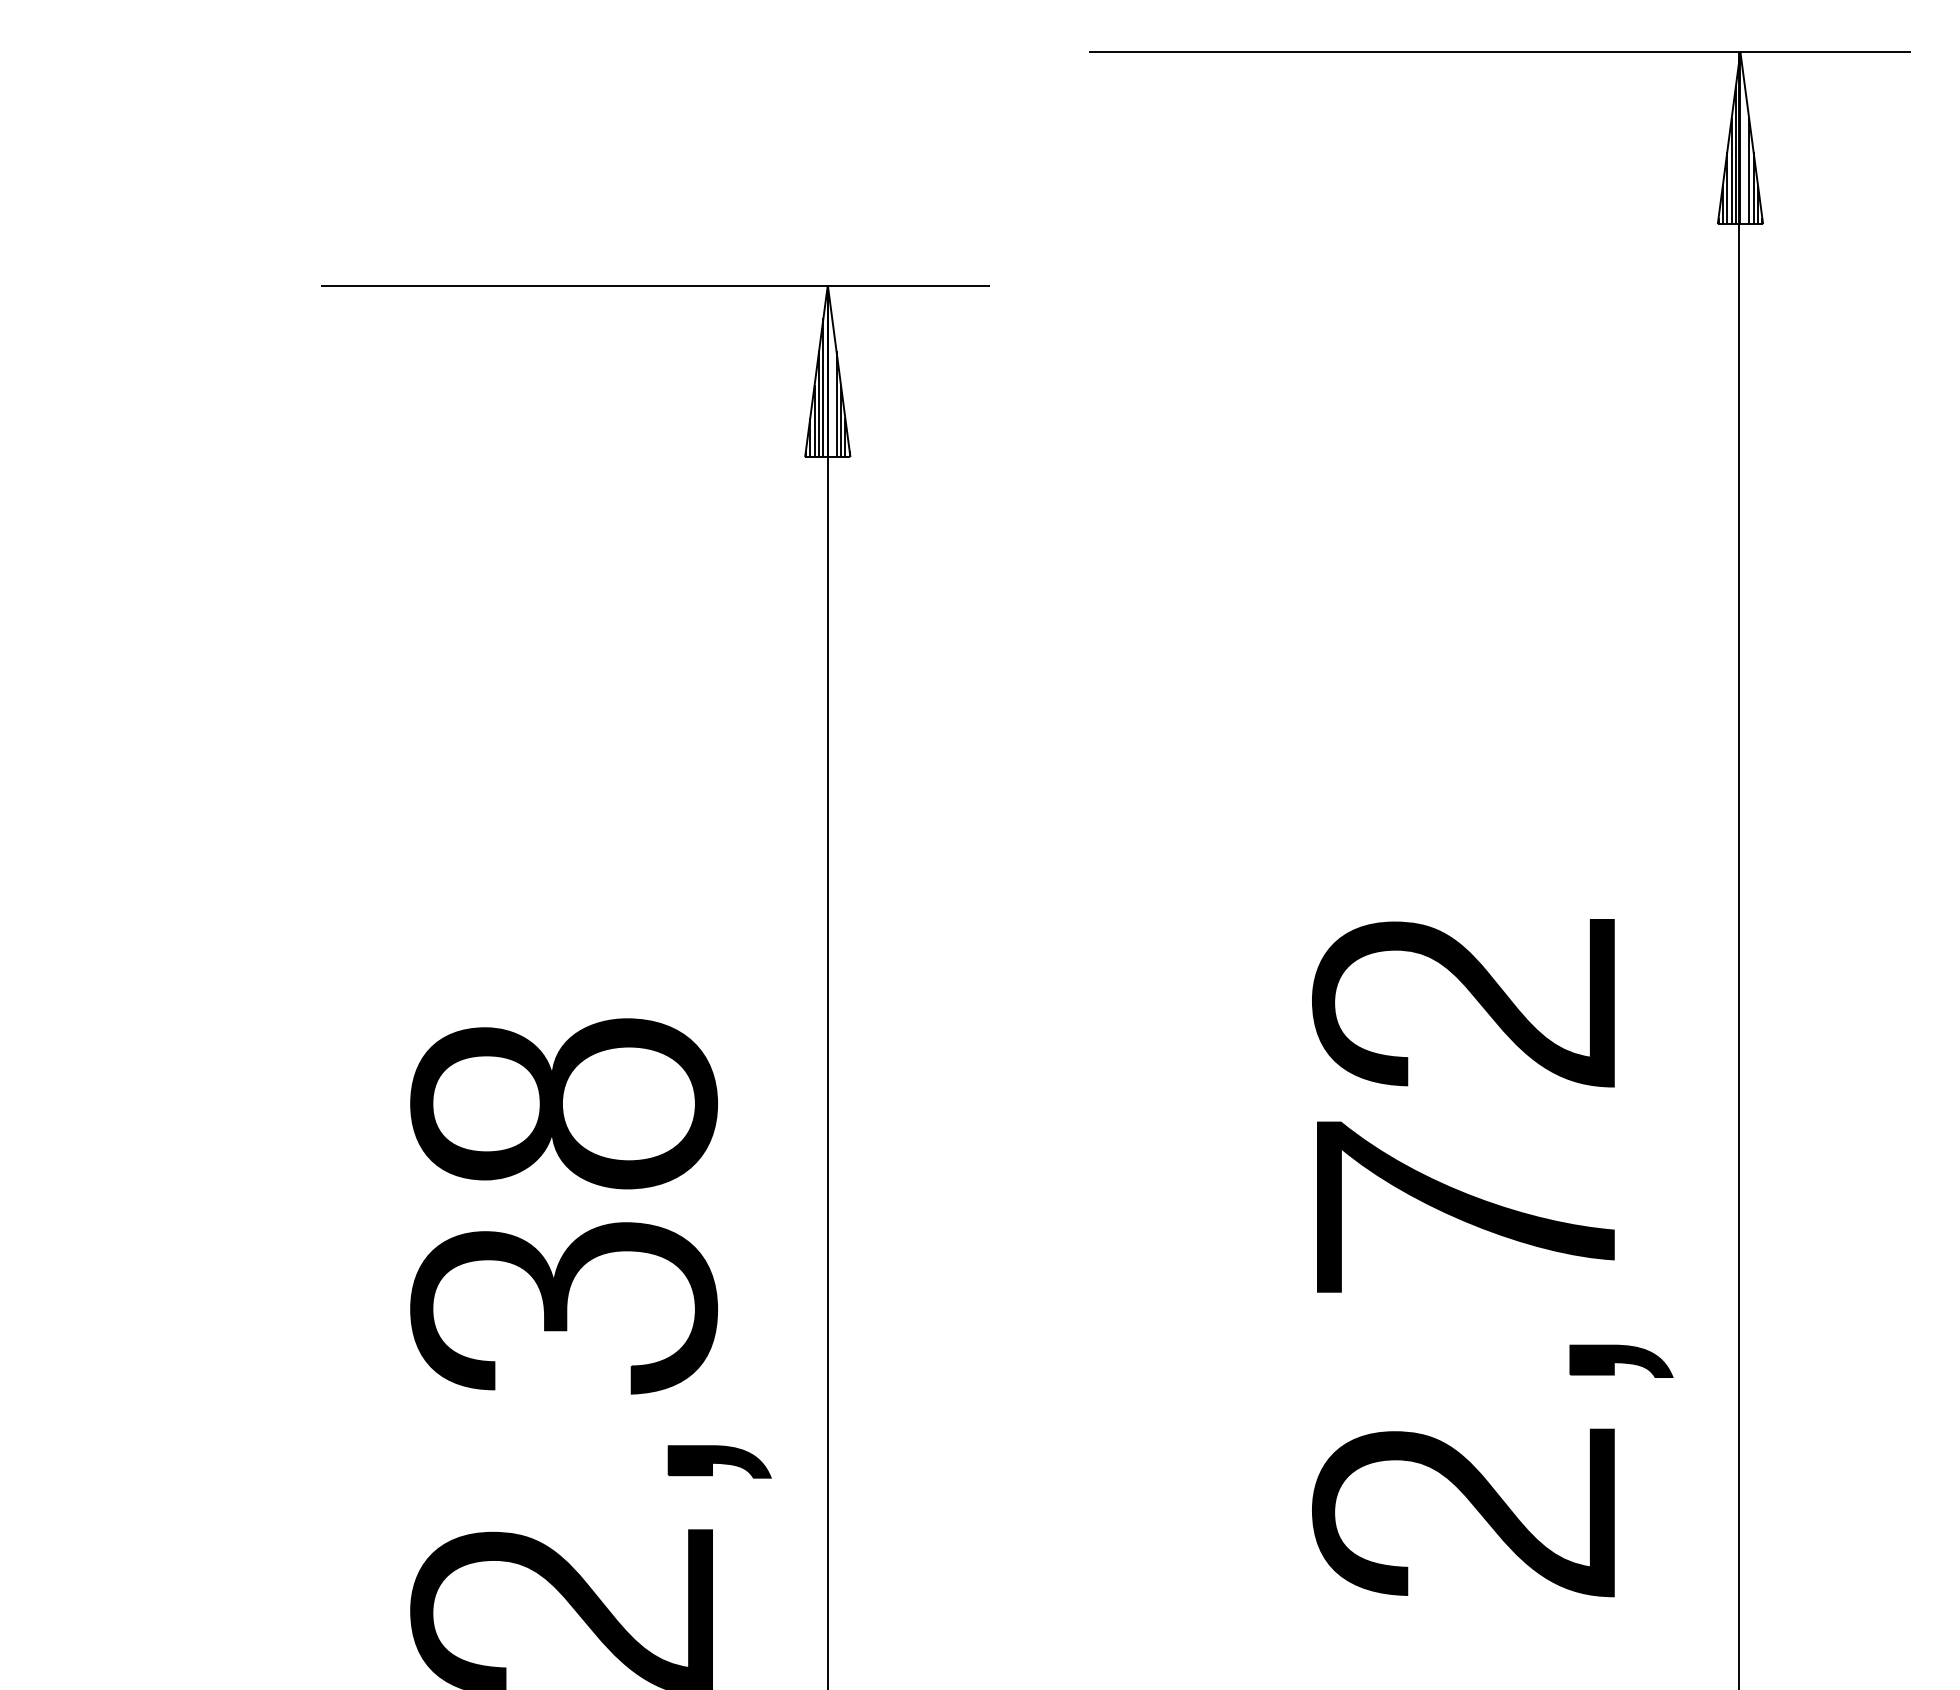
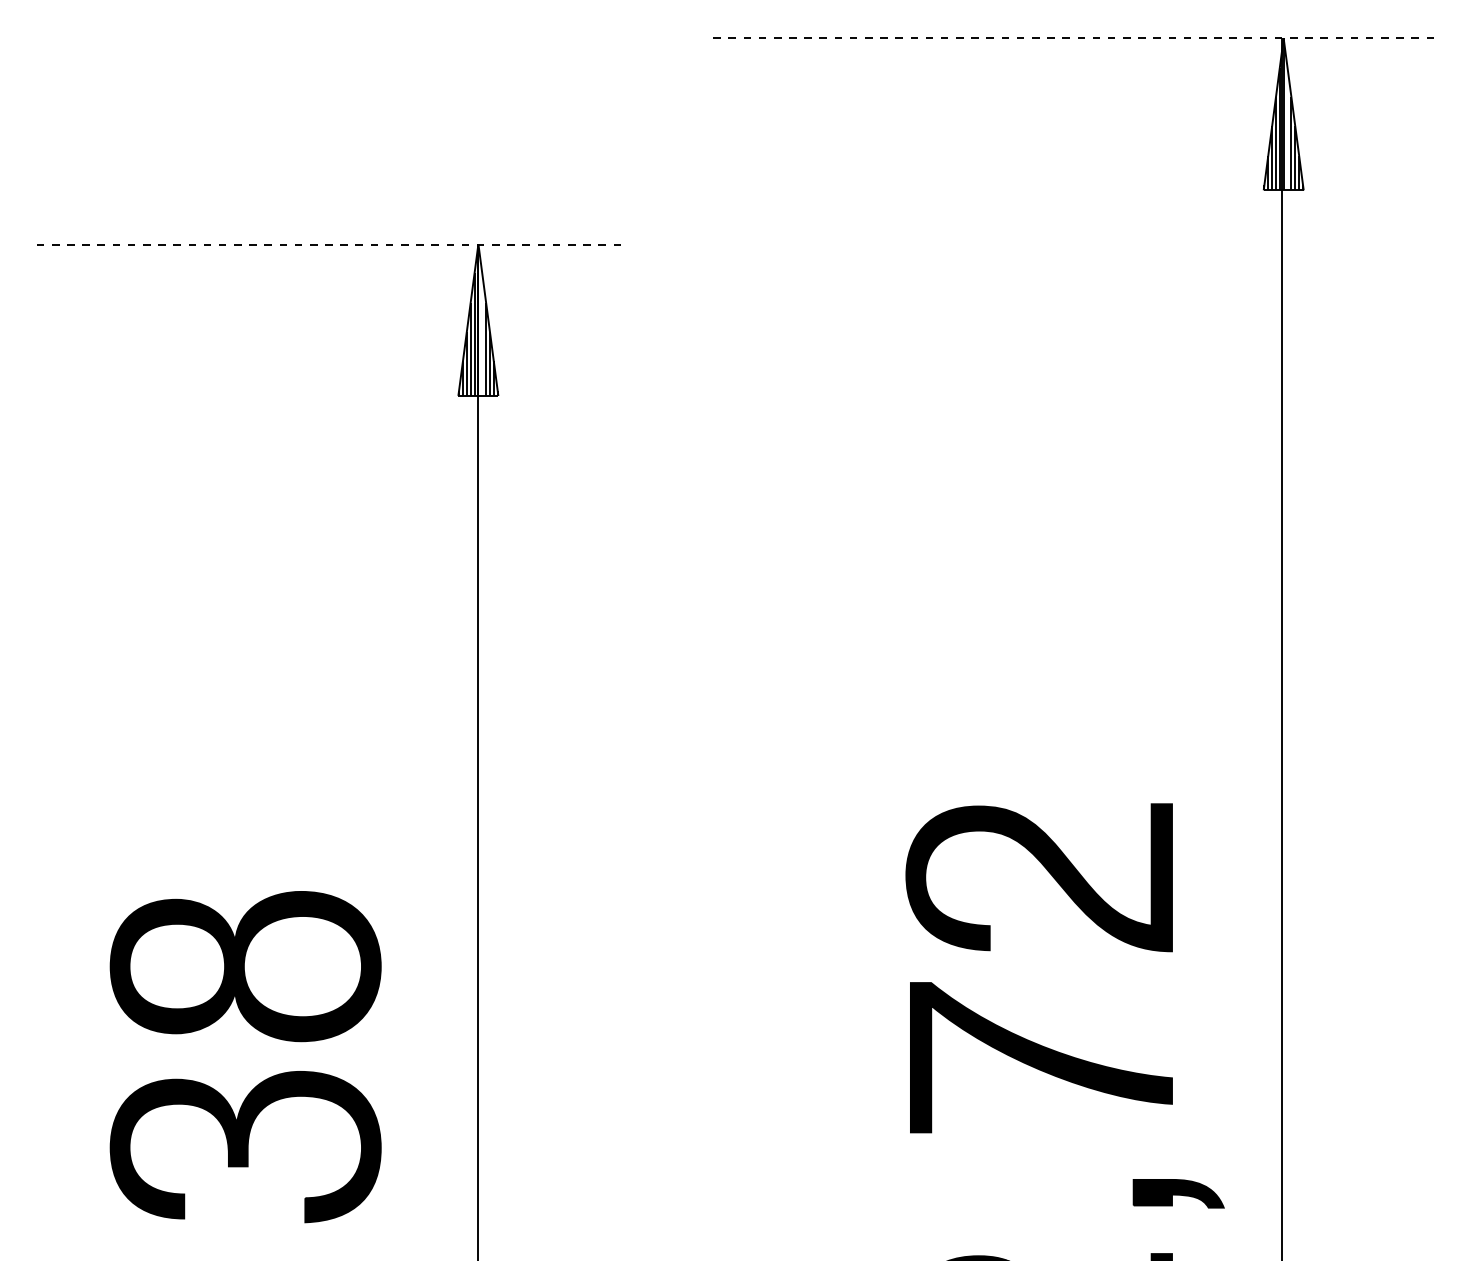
line: (1499, 51) -> (1071, 37), solid -> dashed
line: (654, 286) -> (325, 245), solid -> dashed

